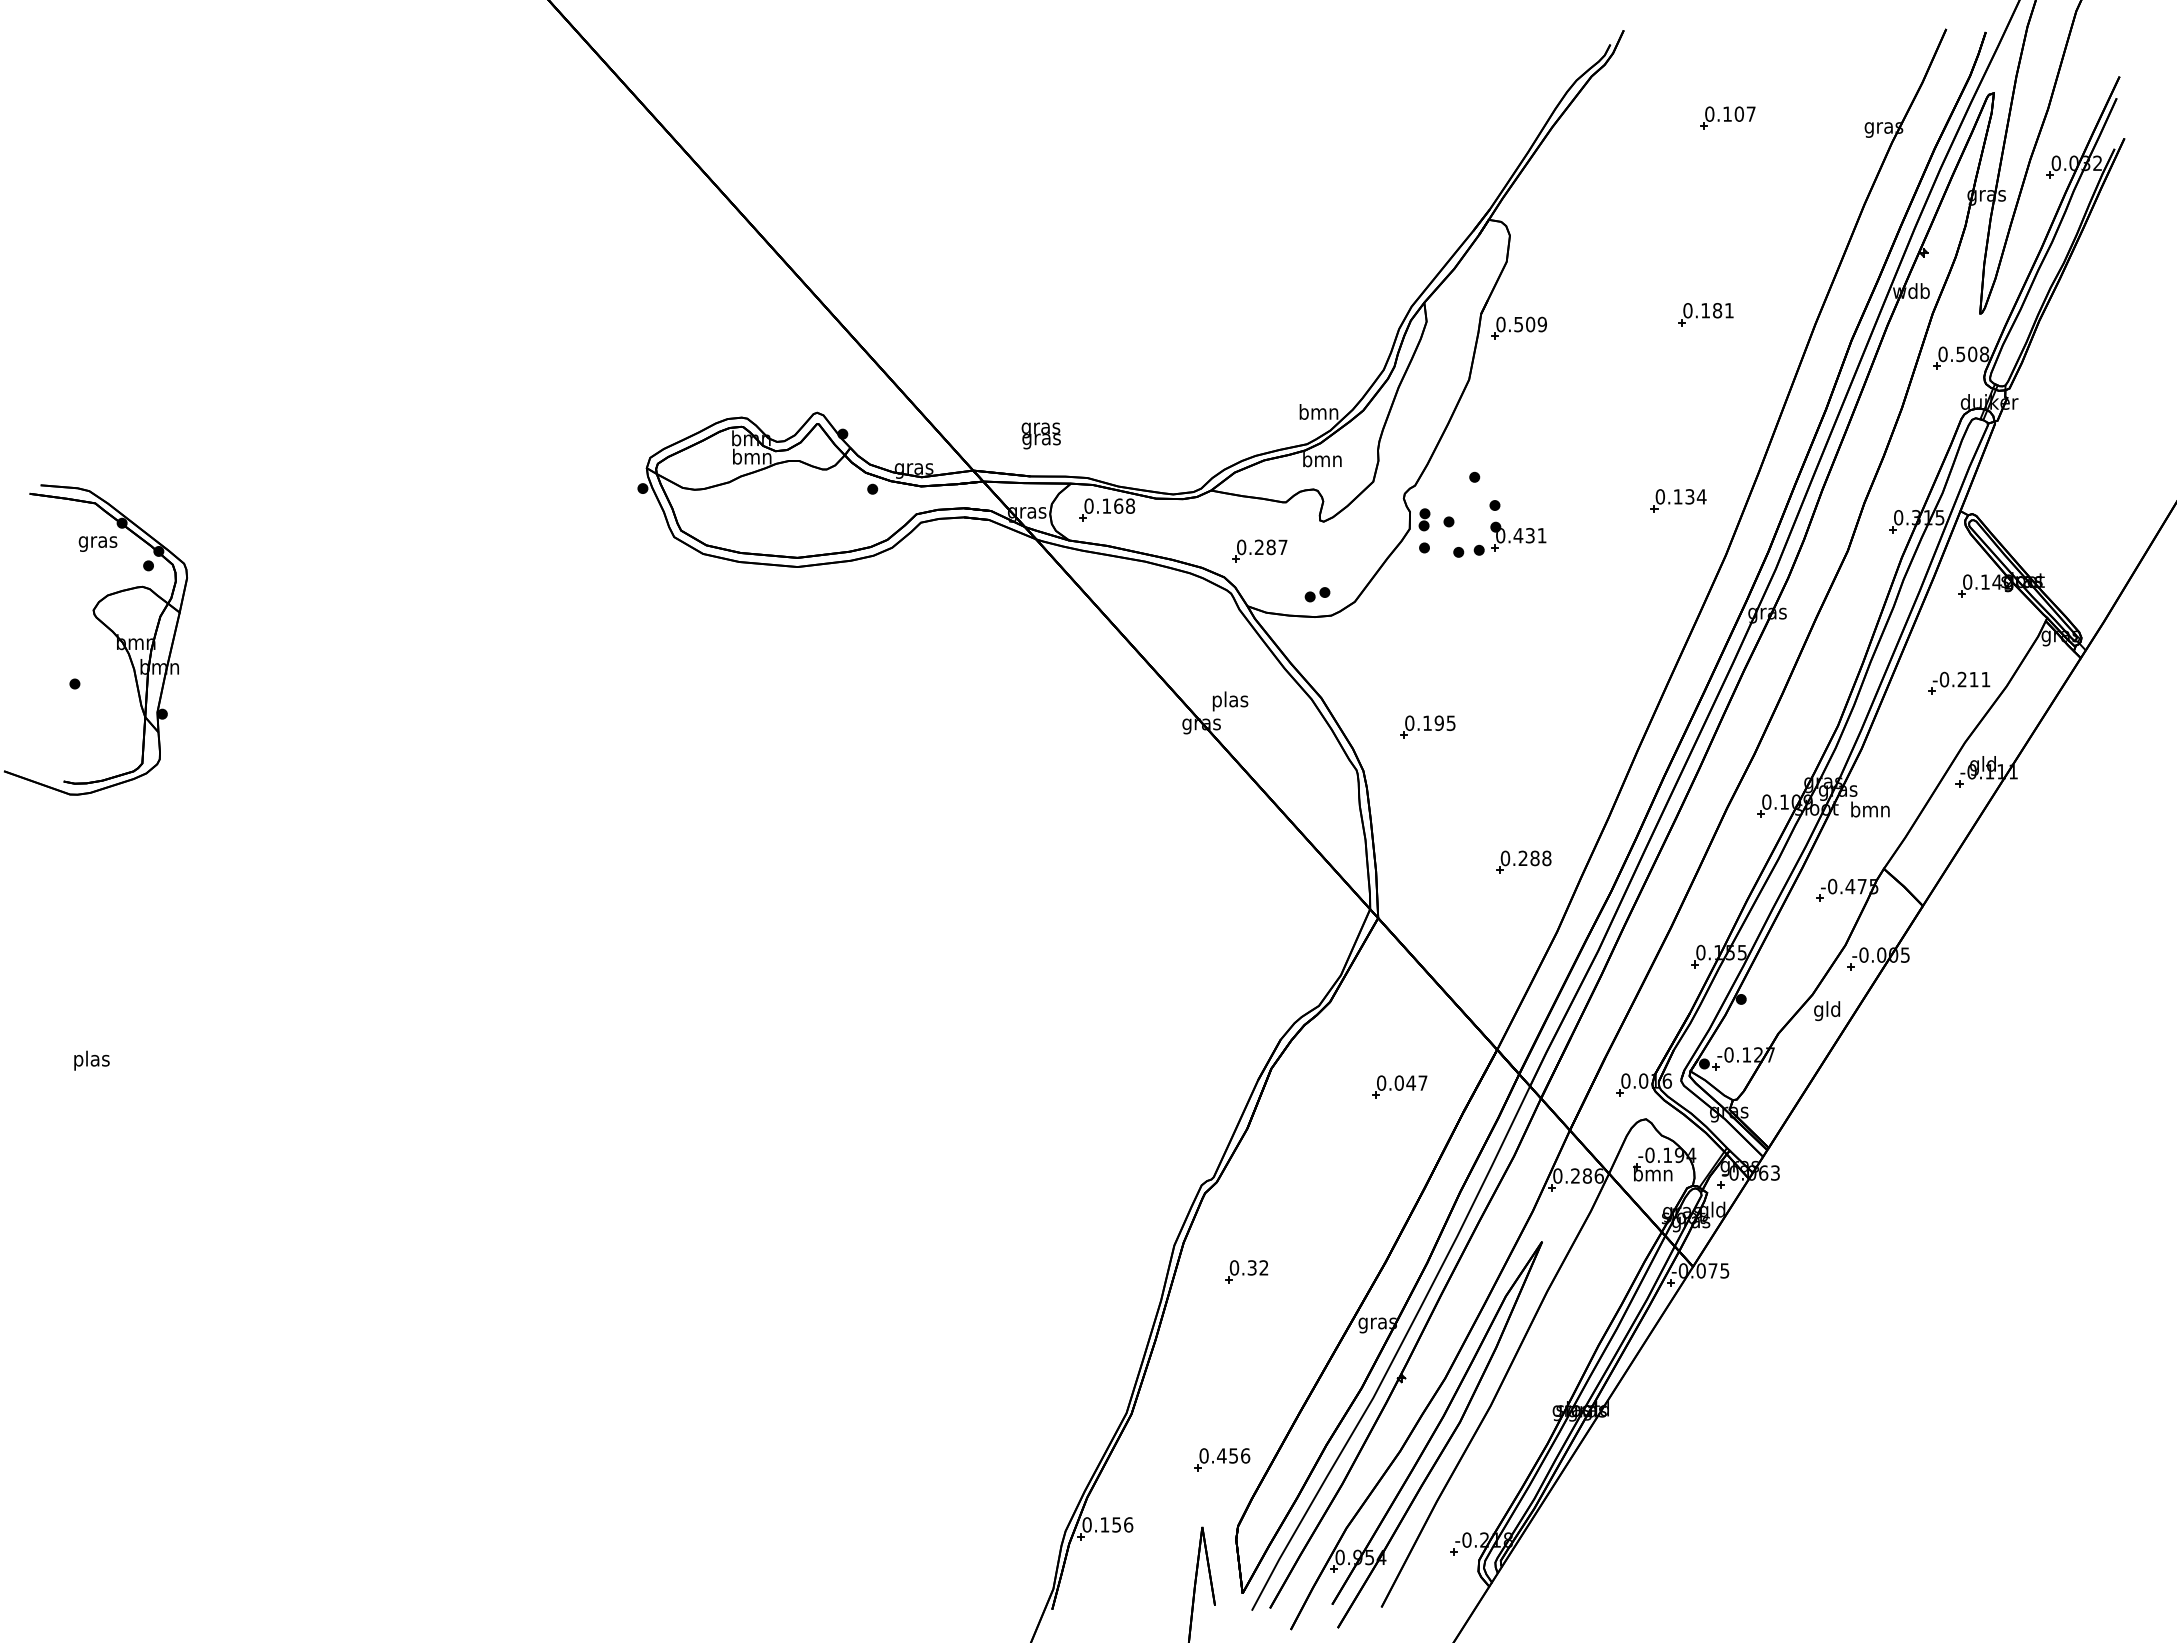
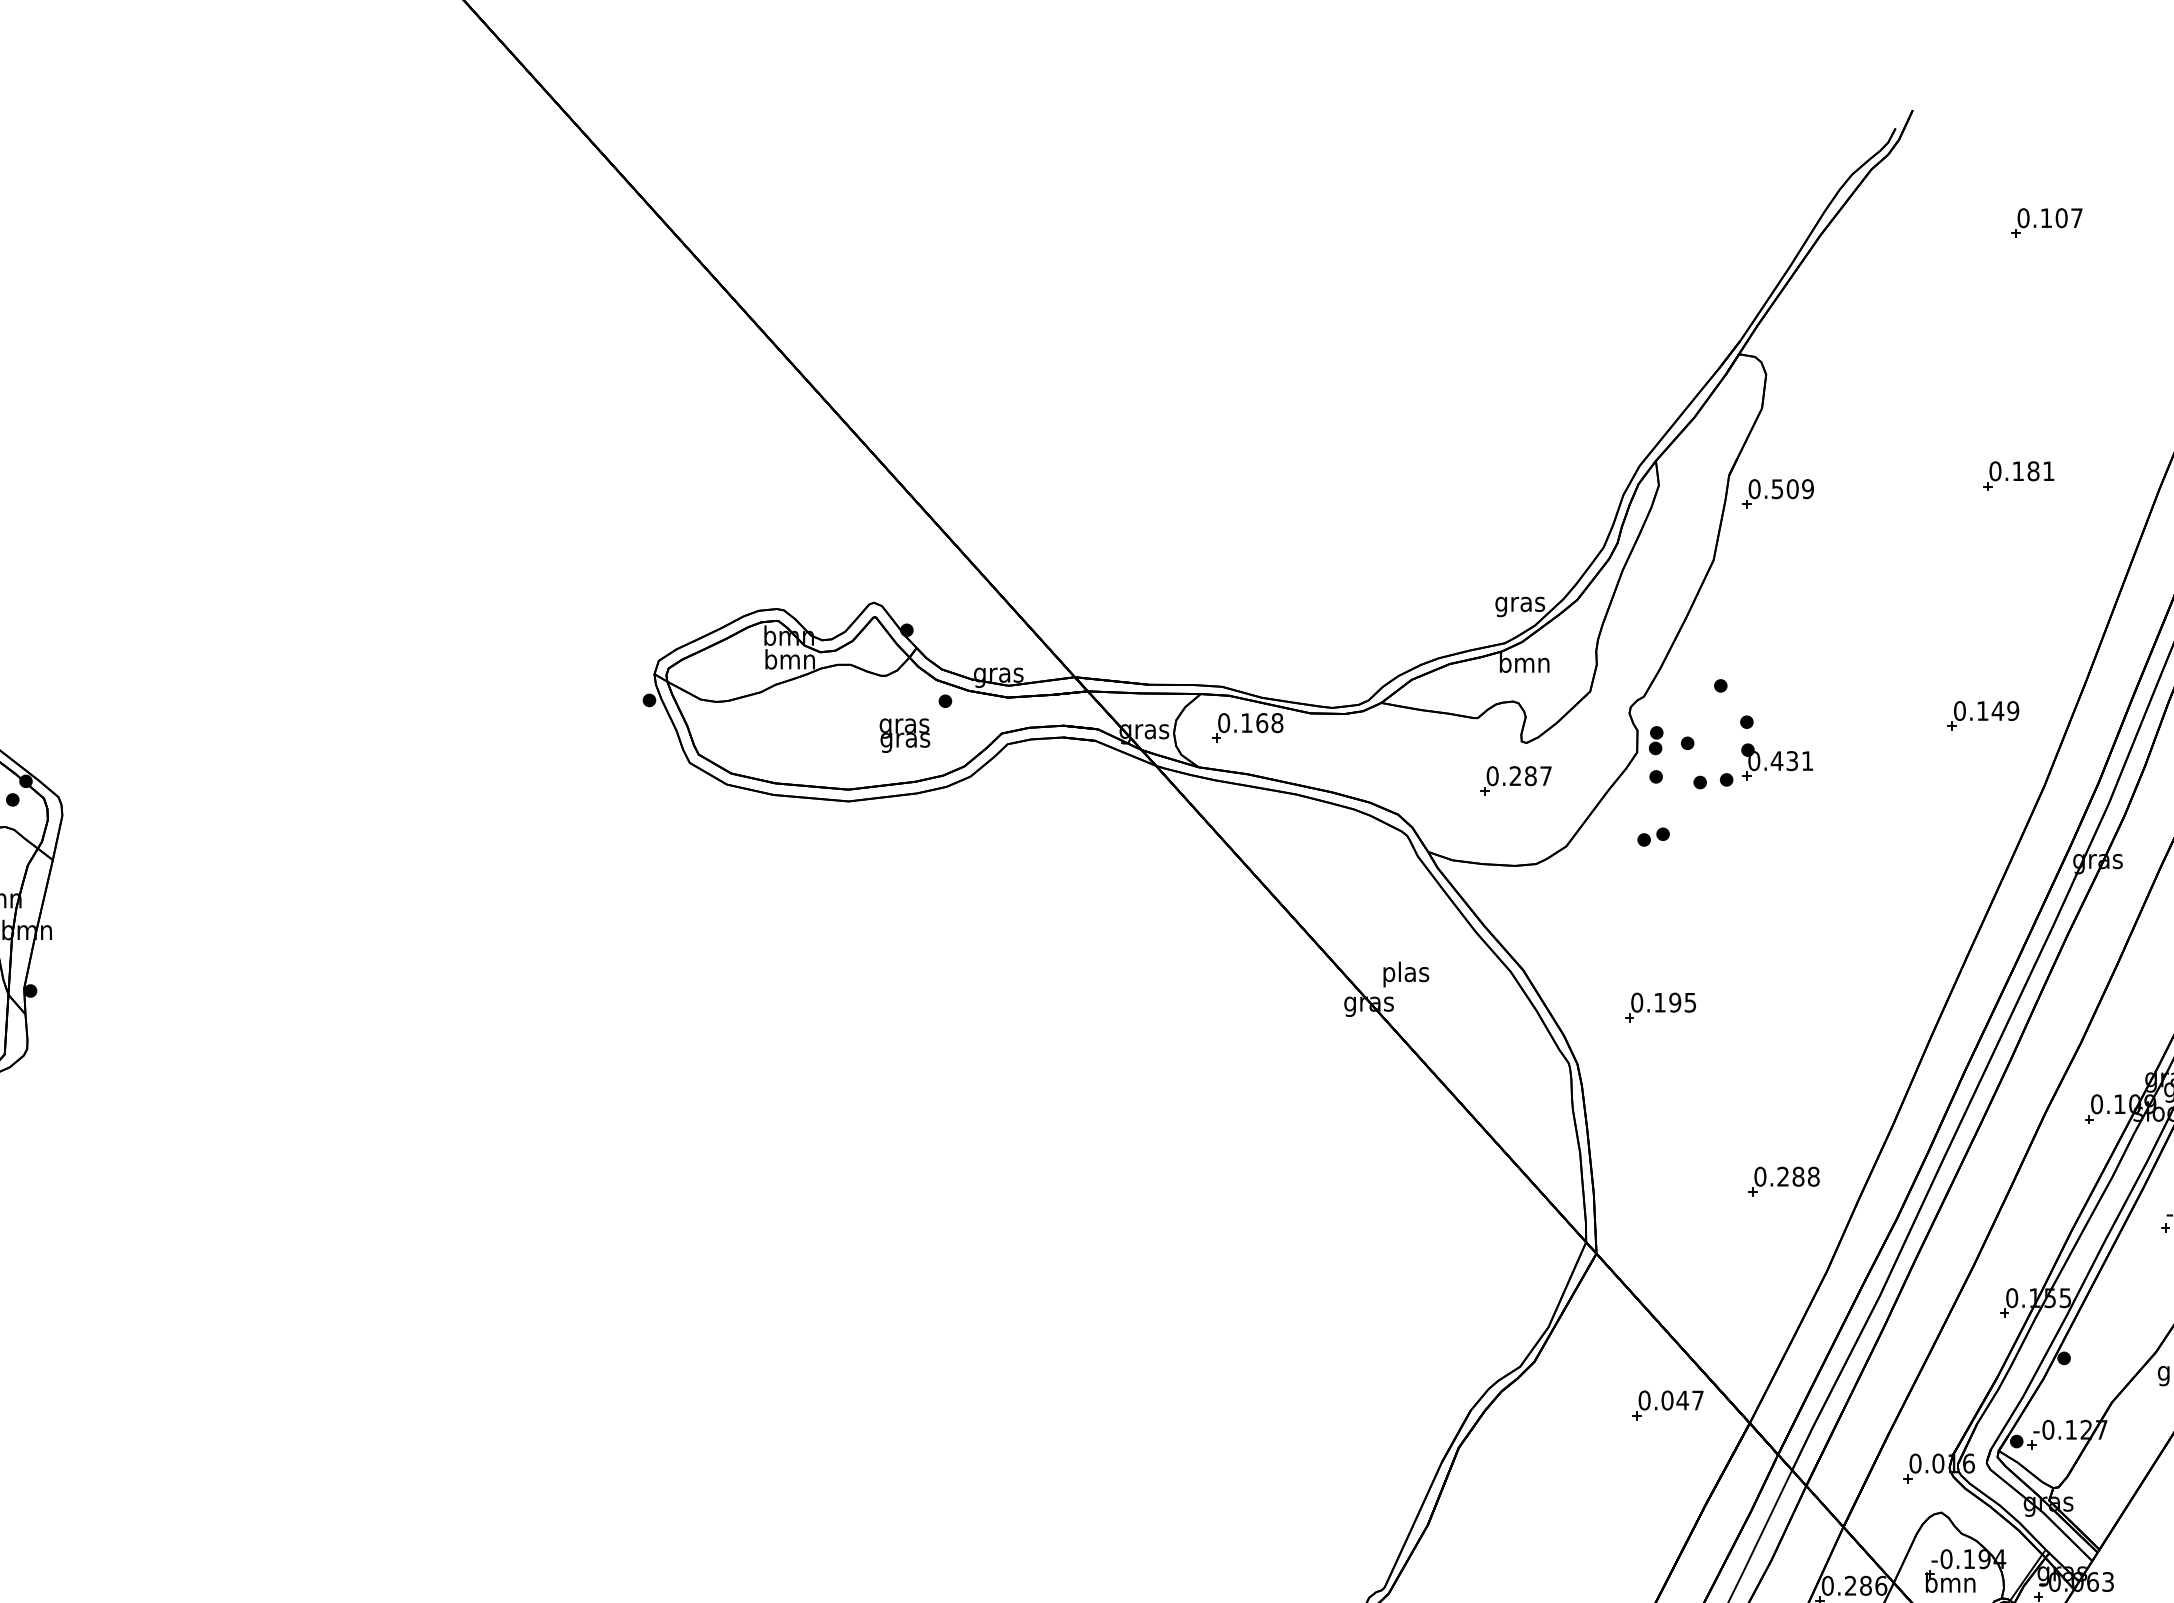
text: (1318, 413) -> (1519, 603), bmn -> gras
text: (1040, 435) -> (903, 735), moved
text: (1695, 496) -> (2005, 710), 0.134 -> 0.149
part: (1259, 550) -> (1515, 780), moved
part: (1317, 594) -> (1653, 836), moved
part: (1399, 1086) -> (1667, 1404), moved

